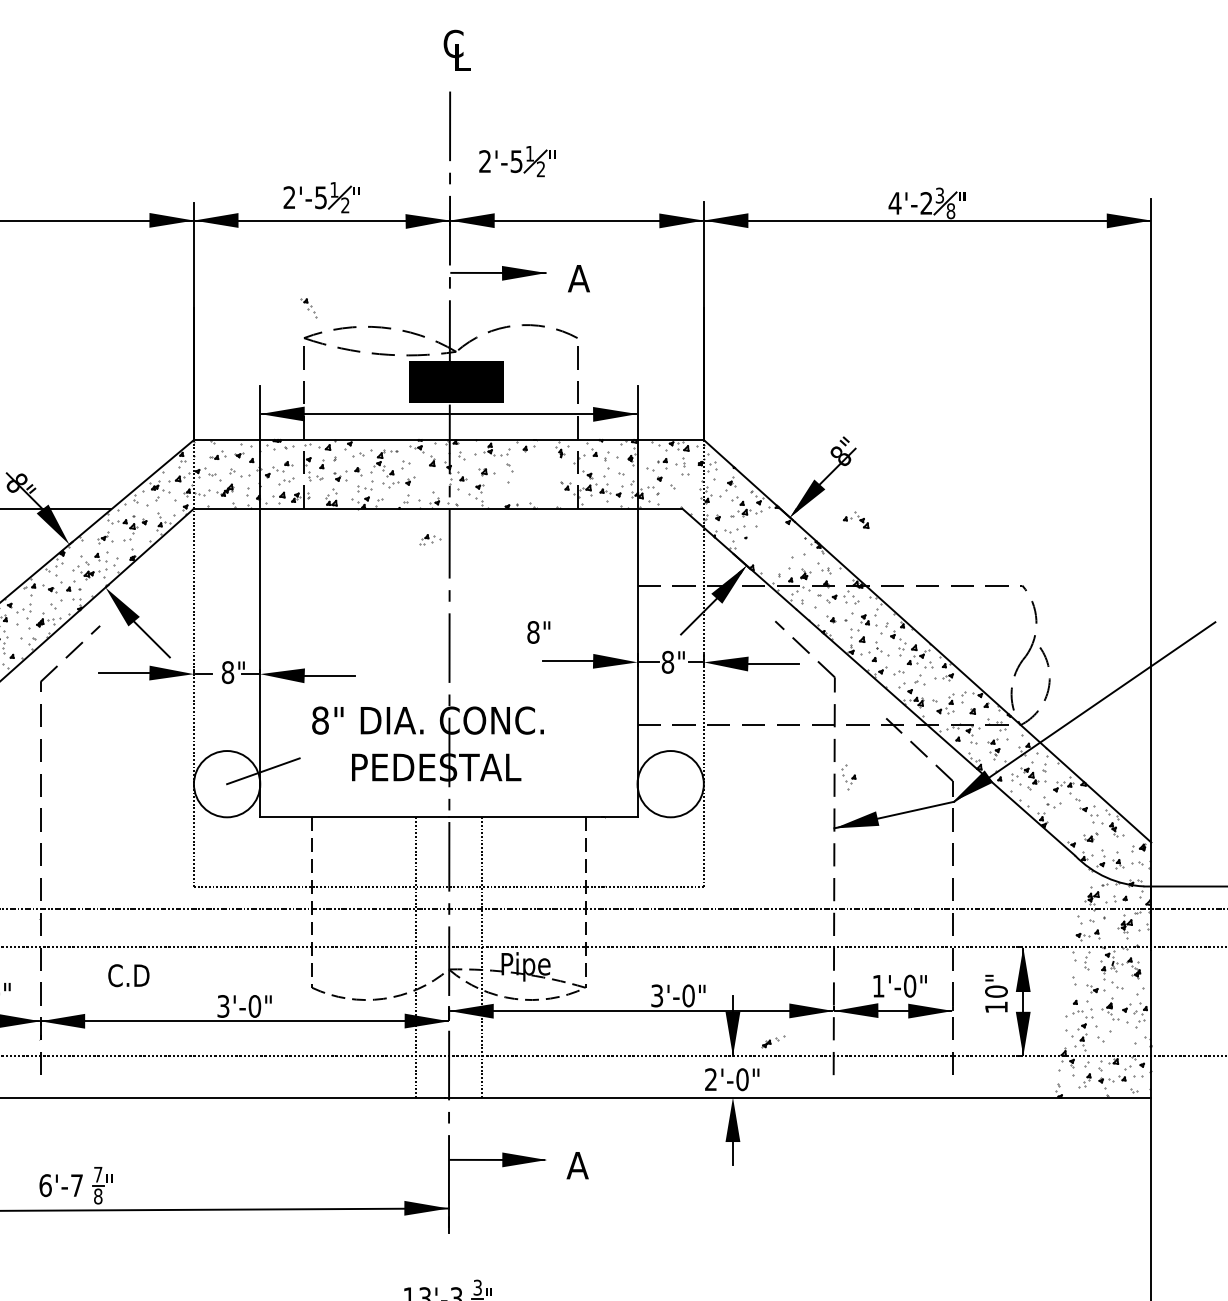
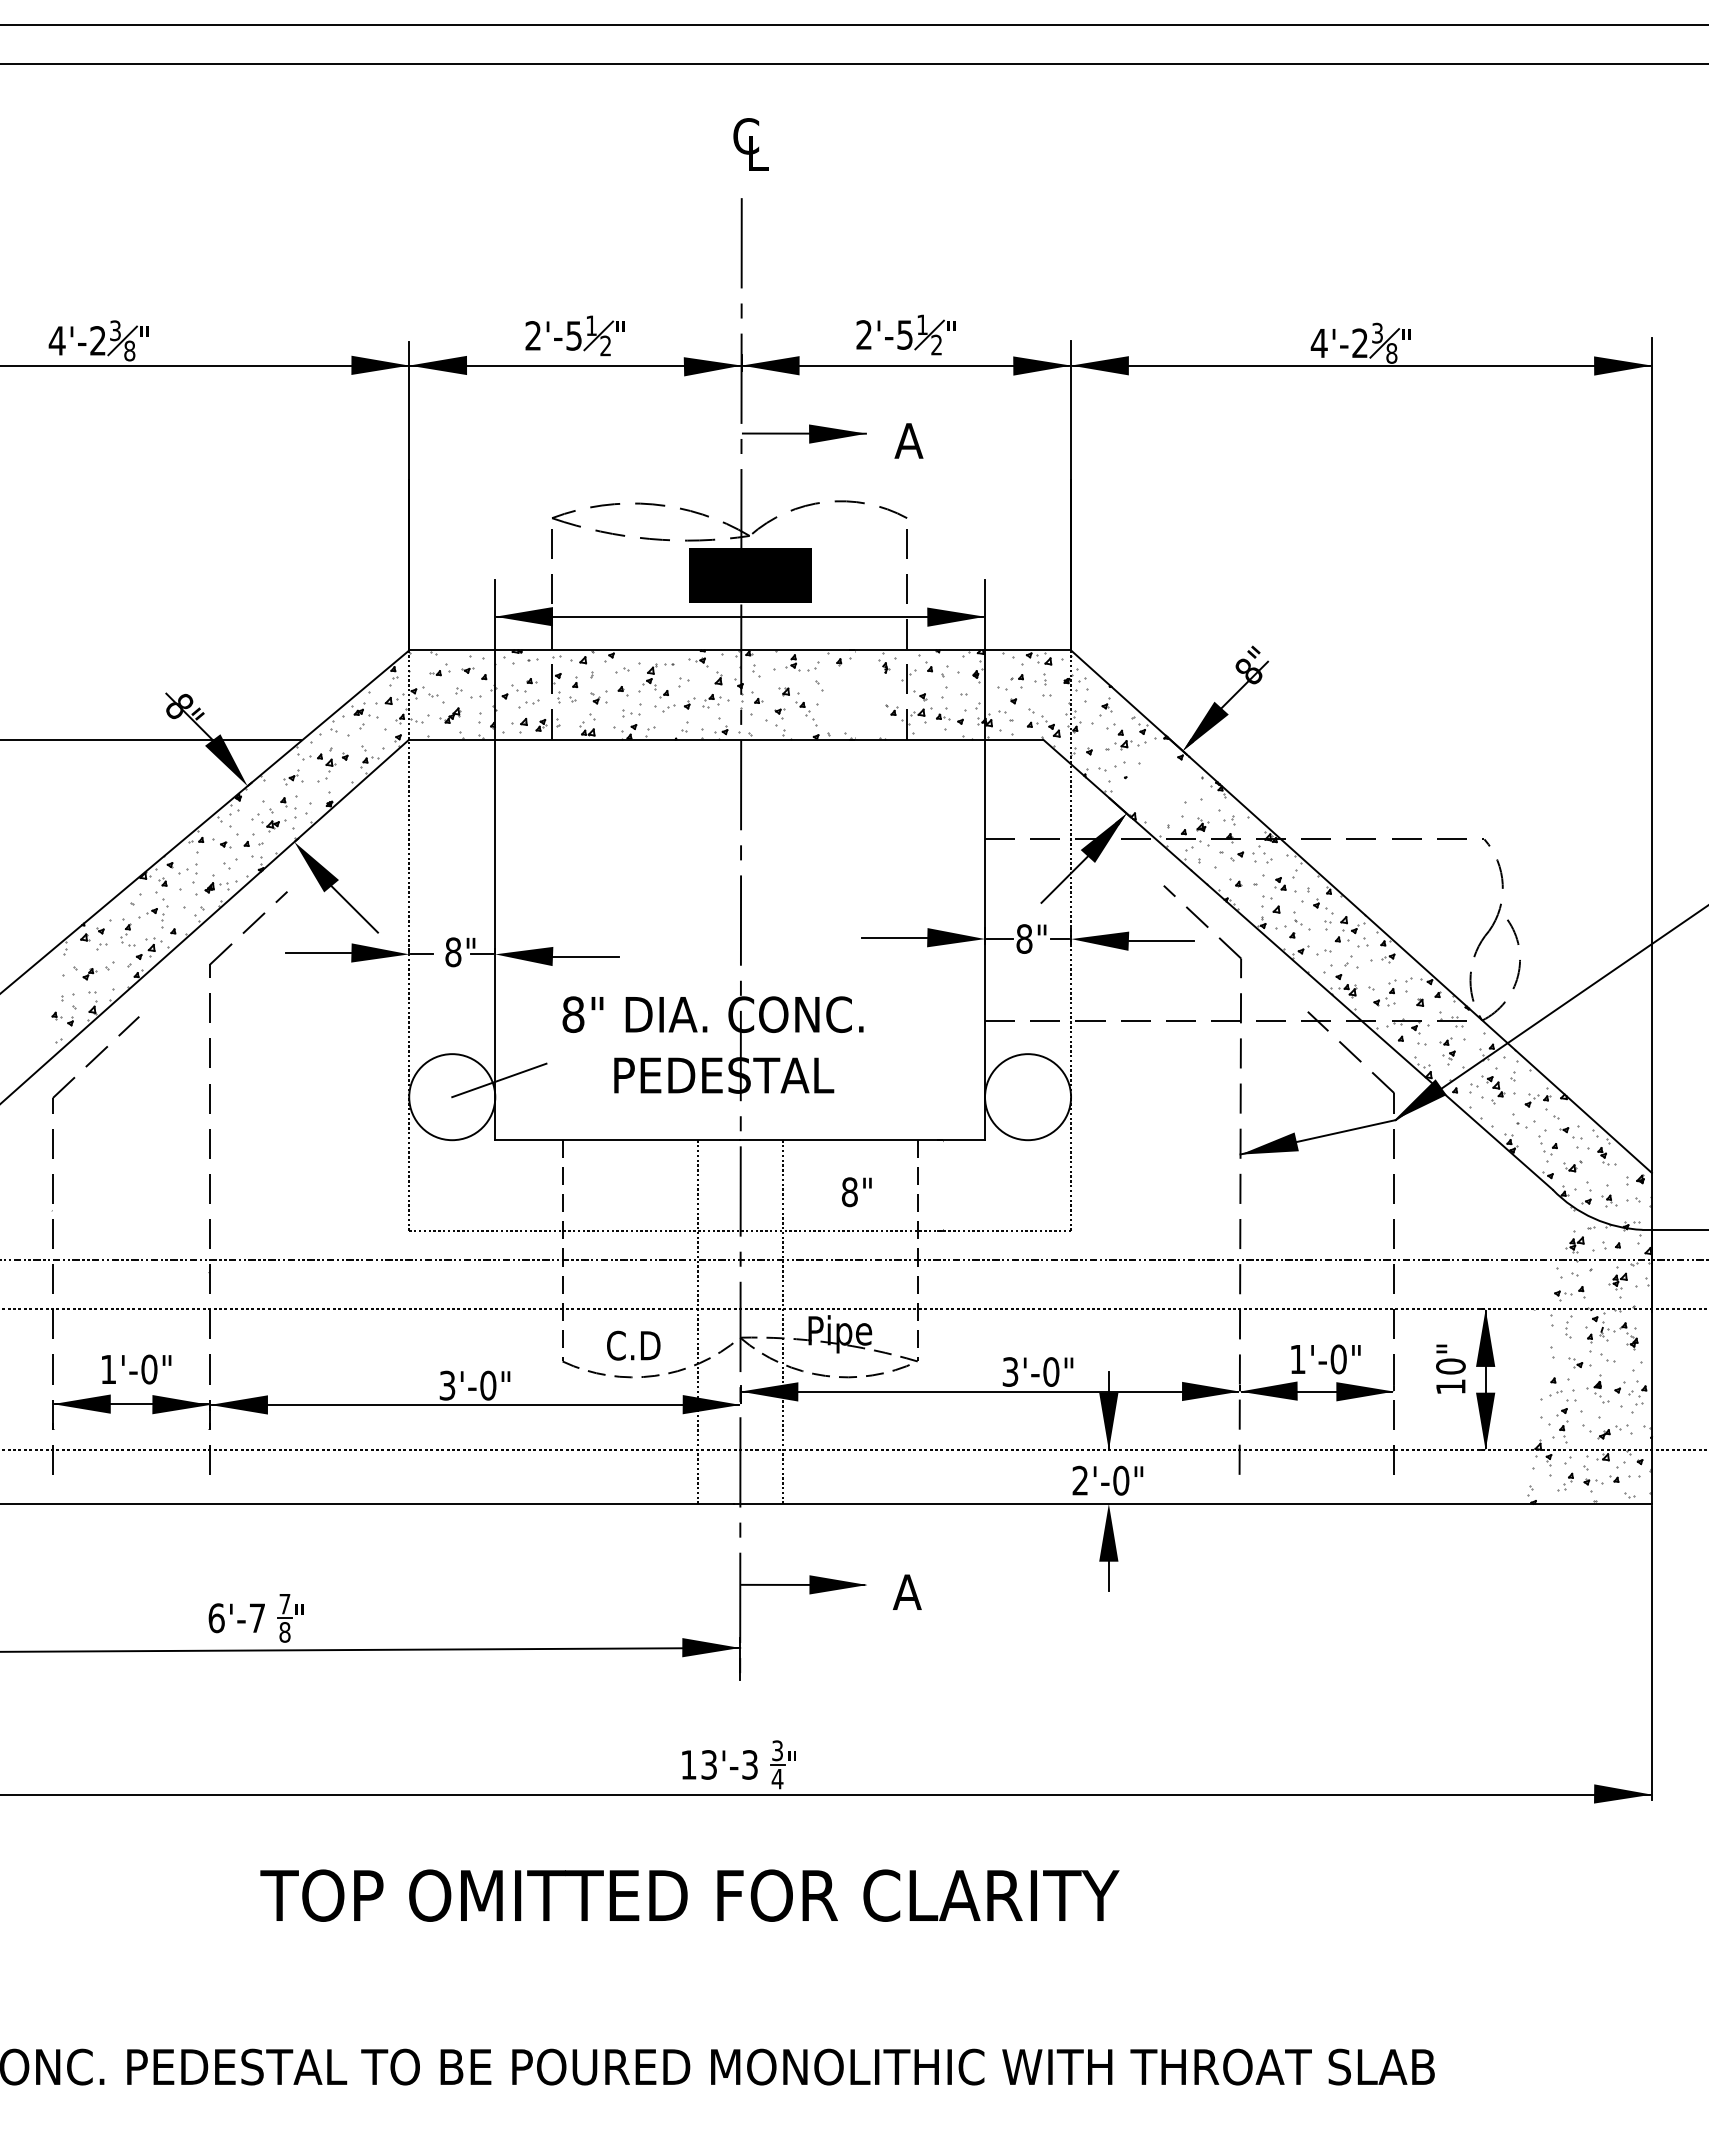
part: (516, 161) -> (905, 334), moved
part: (308, 307) -> (806, 713), moved
part: (855, 520) -> (1043, 726), moved
part: (429, 540) -> (715, 701), moved
text: (538, 632) -> (856, 1192), moved
part: (848, 776) -> (1547, 1145), moved
text: (128, 975) -> (633, 1345), moved
part: (772, 1041) -> (1612, 1431), moved

